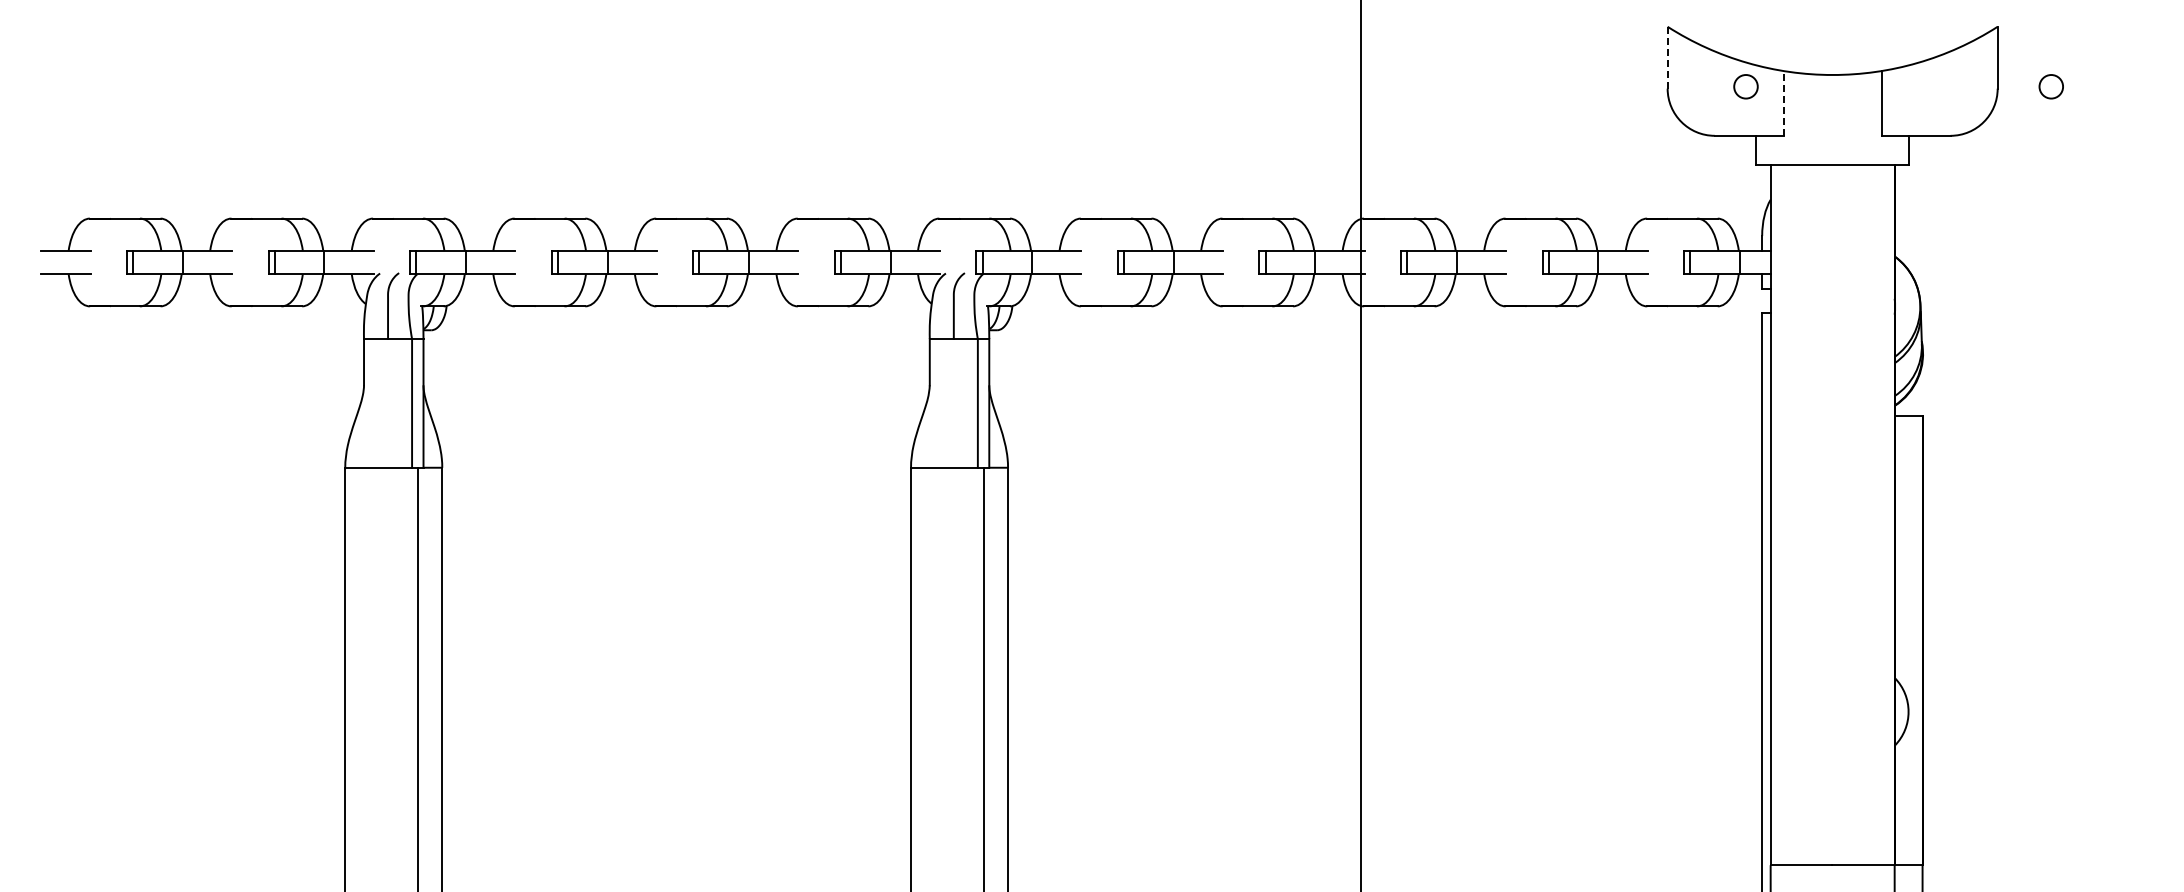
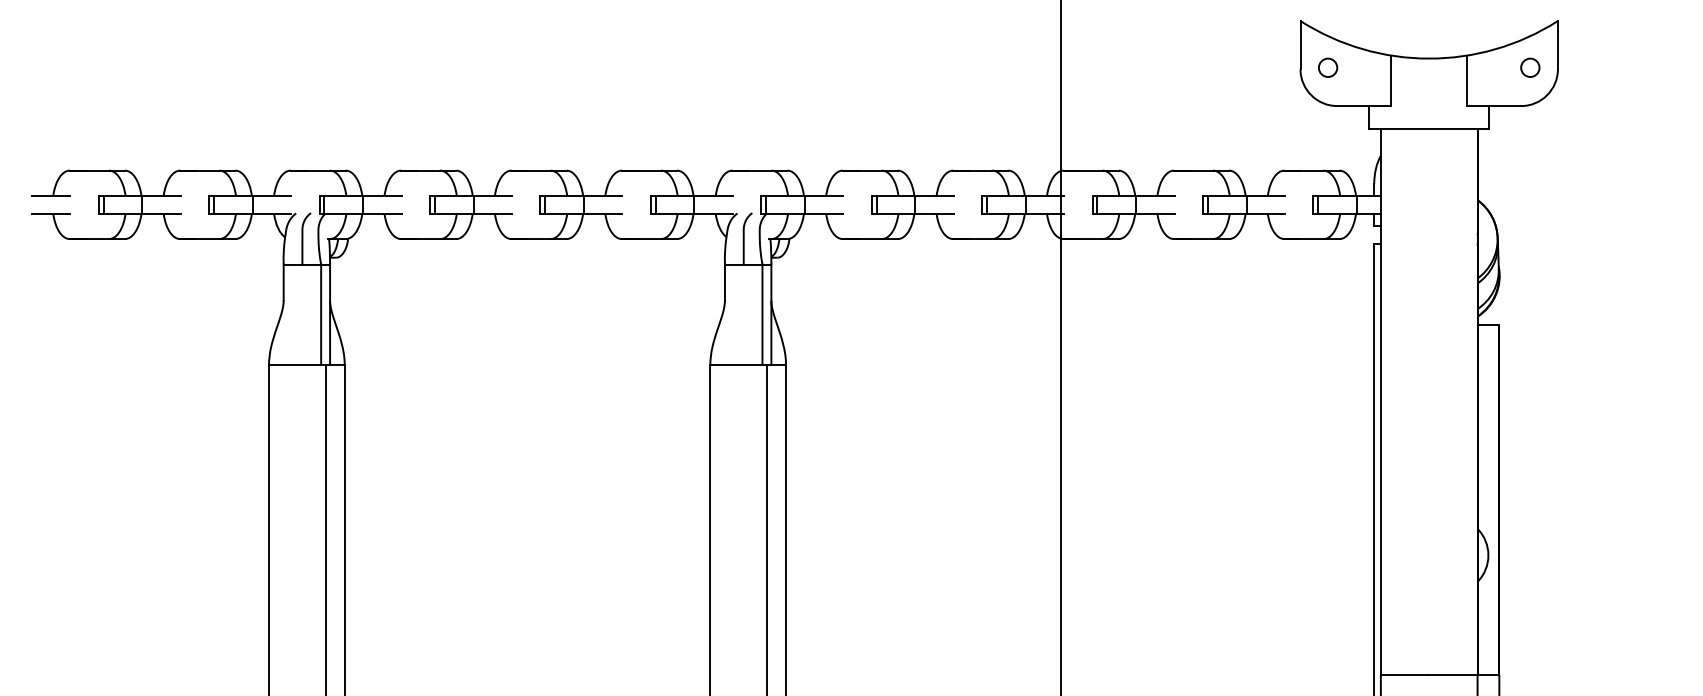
line: (1667, 57) -> (1300, 44), dashed -> solid
circle: (1745, 86) -> (1327, 67), moved
circle: (2050, 86) -> (1529, 67), moved
line: (1783, 102) -> (1390, 80), dashed -> solid

